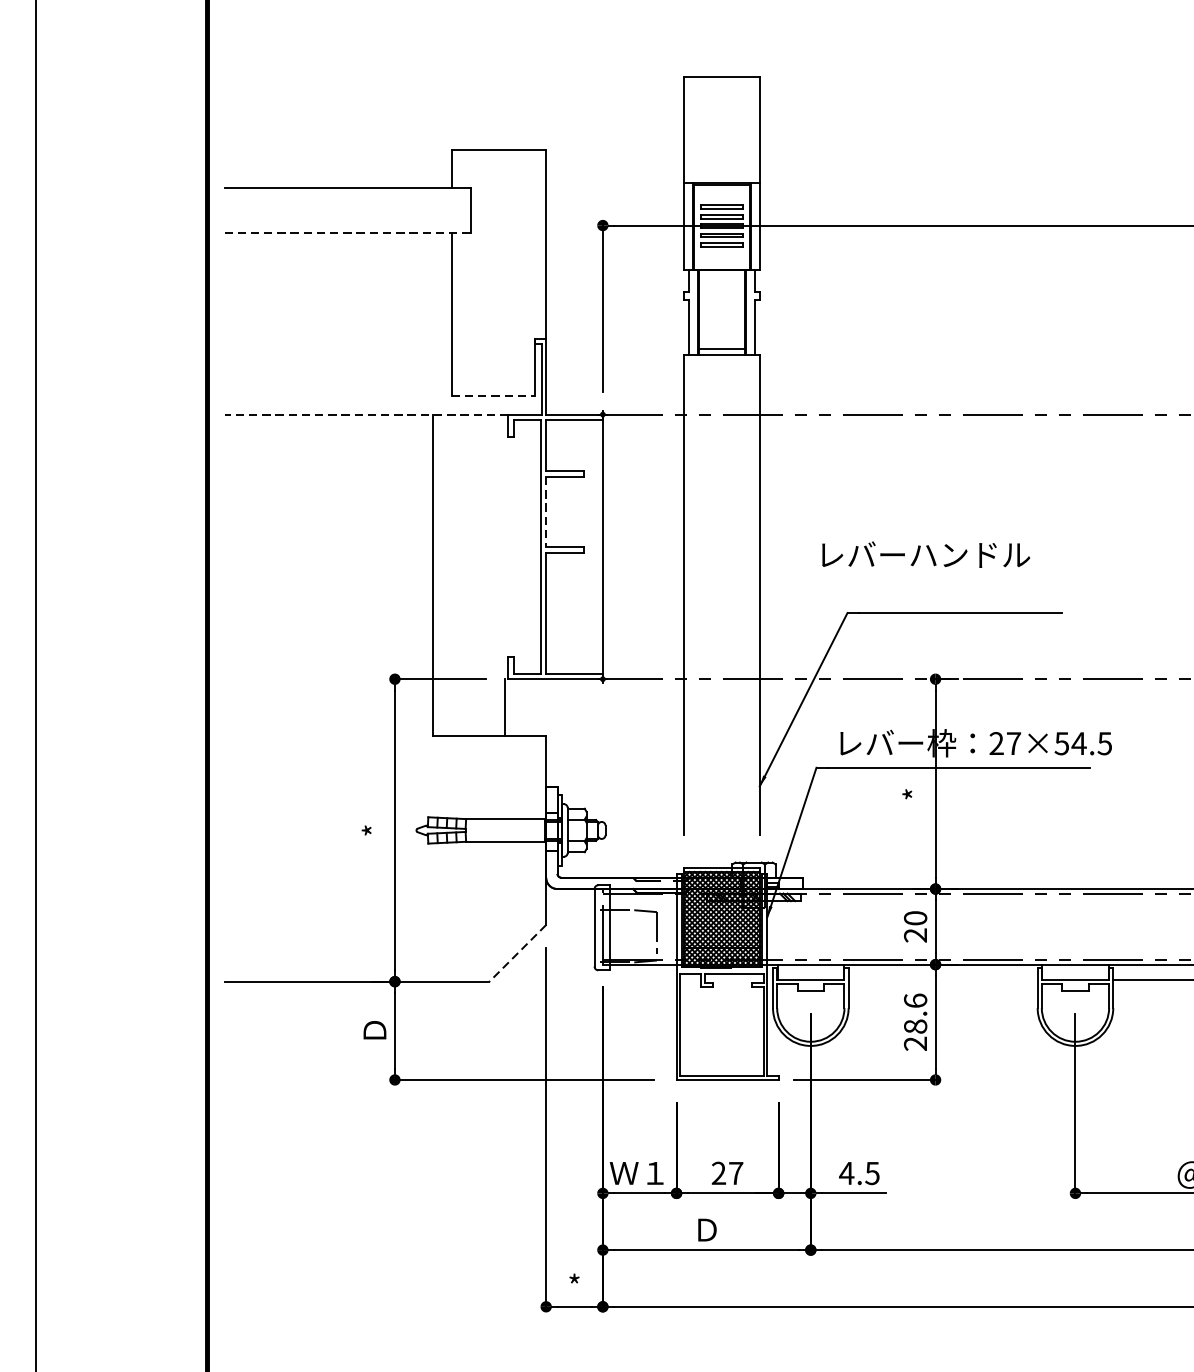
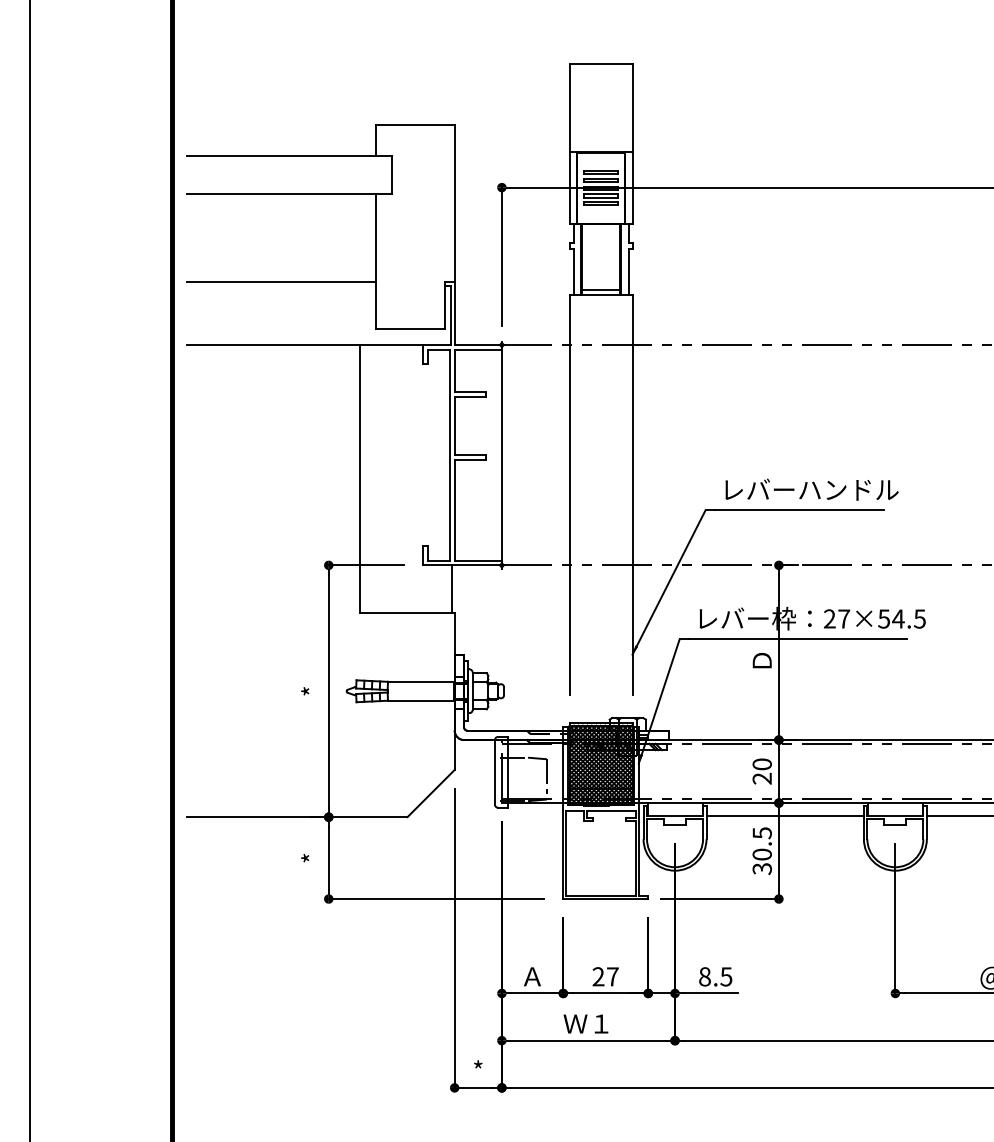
line: (346, 232) -> (288, 193), dashed -> solid
line: (338, 339) -> (281, 282), added
line: (493, 395) -> (410, 329), dashed -> solid
line: (365, 415) -> (304, 345), dashed -> solid
line: (545, 512) -> (454, 426), dashed -> solid
text: (925, 554) -> (811, 489), moved
line: (505, 707) -> (451, 588), moved
text: (914, 793) -> (761, 660), * -> Ｄ
line: (517, 953) -> (430, 793), dashed -> solid
line: (942, 979) -> (784, 815), added
text: (914, 1022) -> (761, 851), 28.6 -> 30.5
text: (374, 1030) -> (311, 857), Ｄ -> *
text: (636, 1173) -> (529, 976), Ｗ１ -> Ａ
text: (846, 1173) -> (704, 976), 4.5 -> 8.5
text: (703, 1229) -> (585, 1023), Ｄ -> Ｗ１

